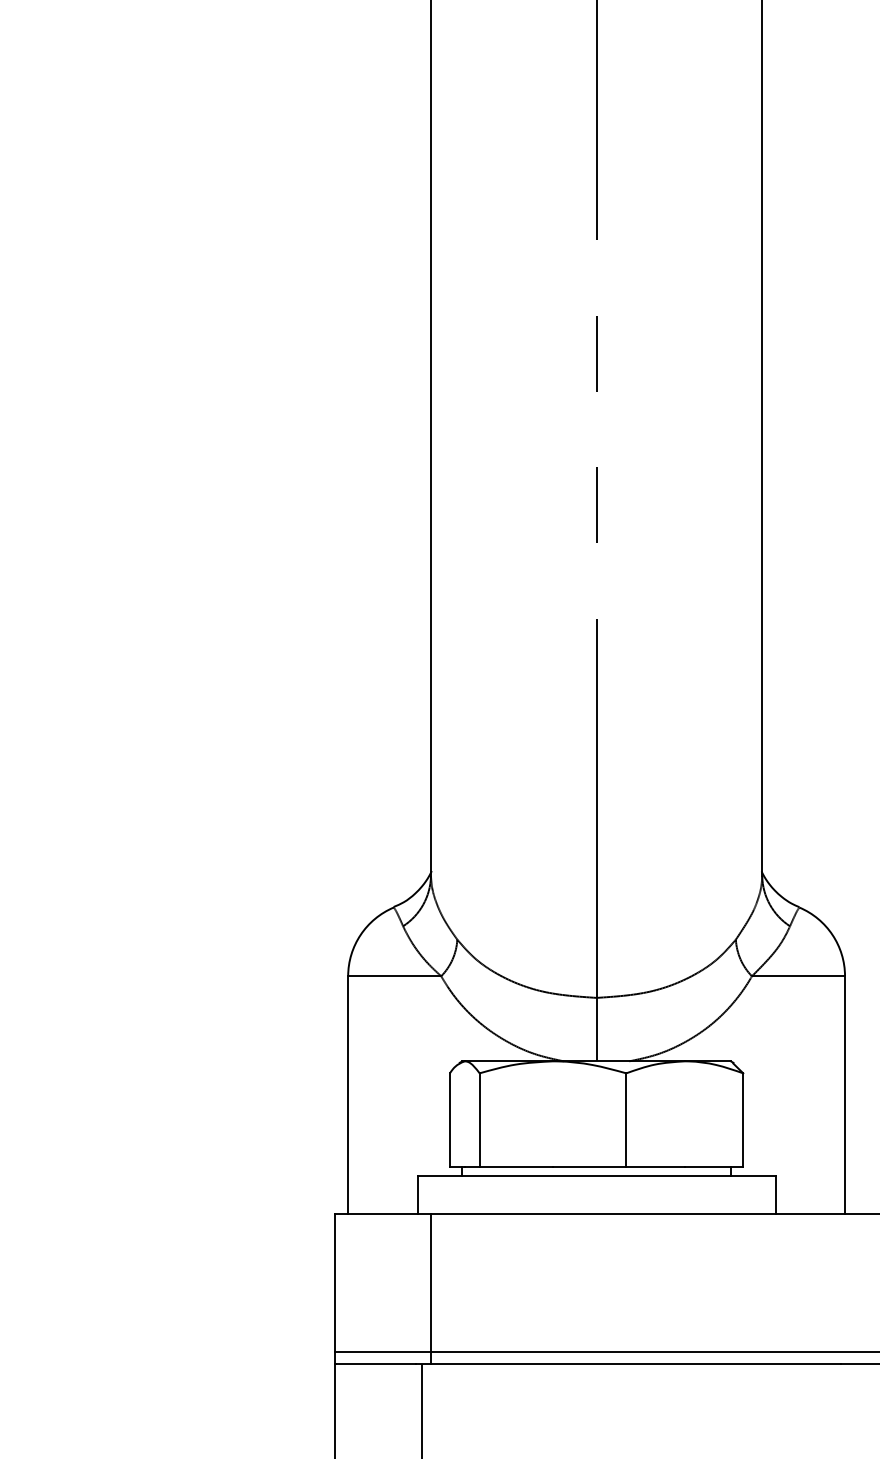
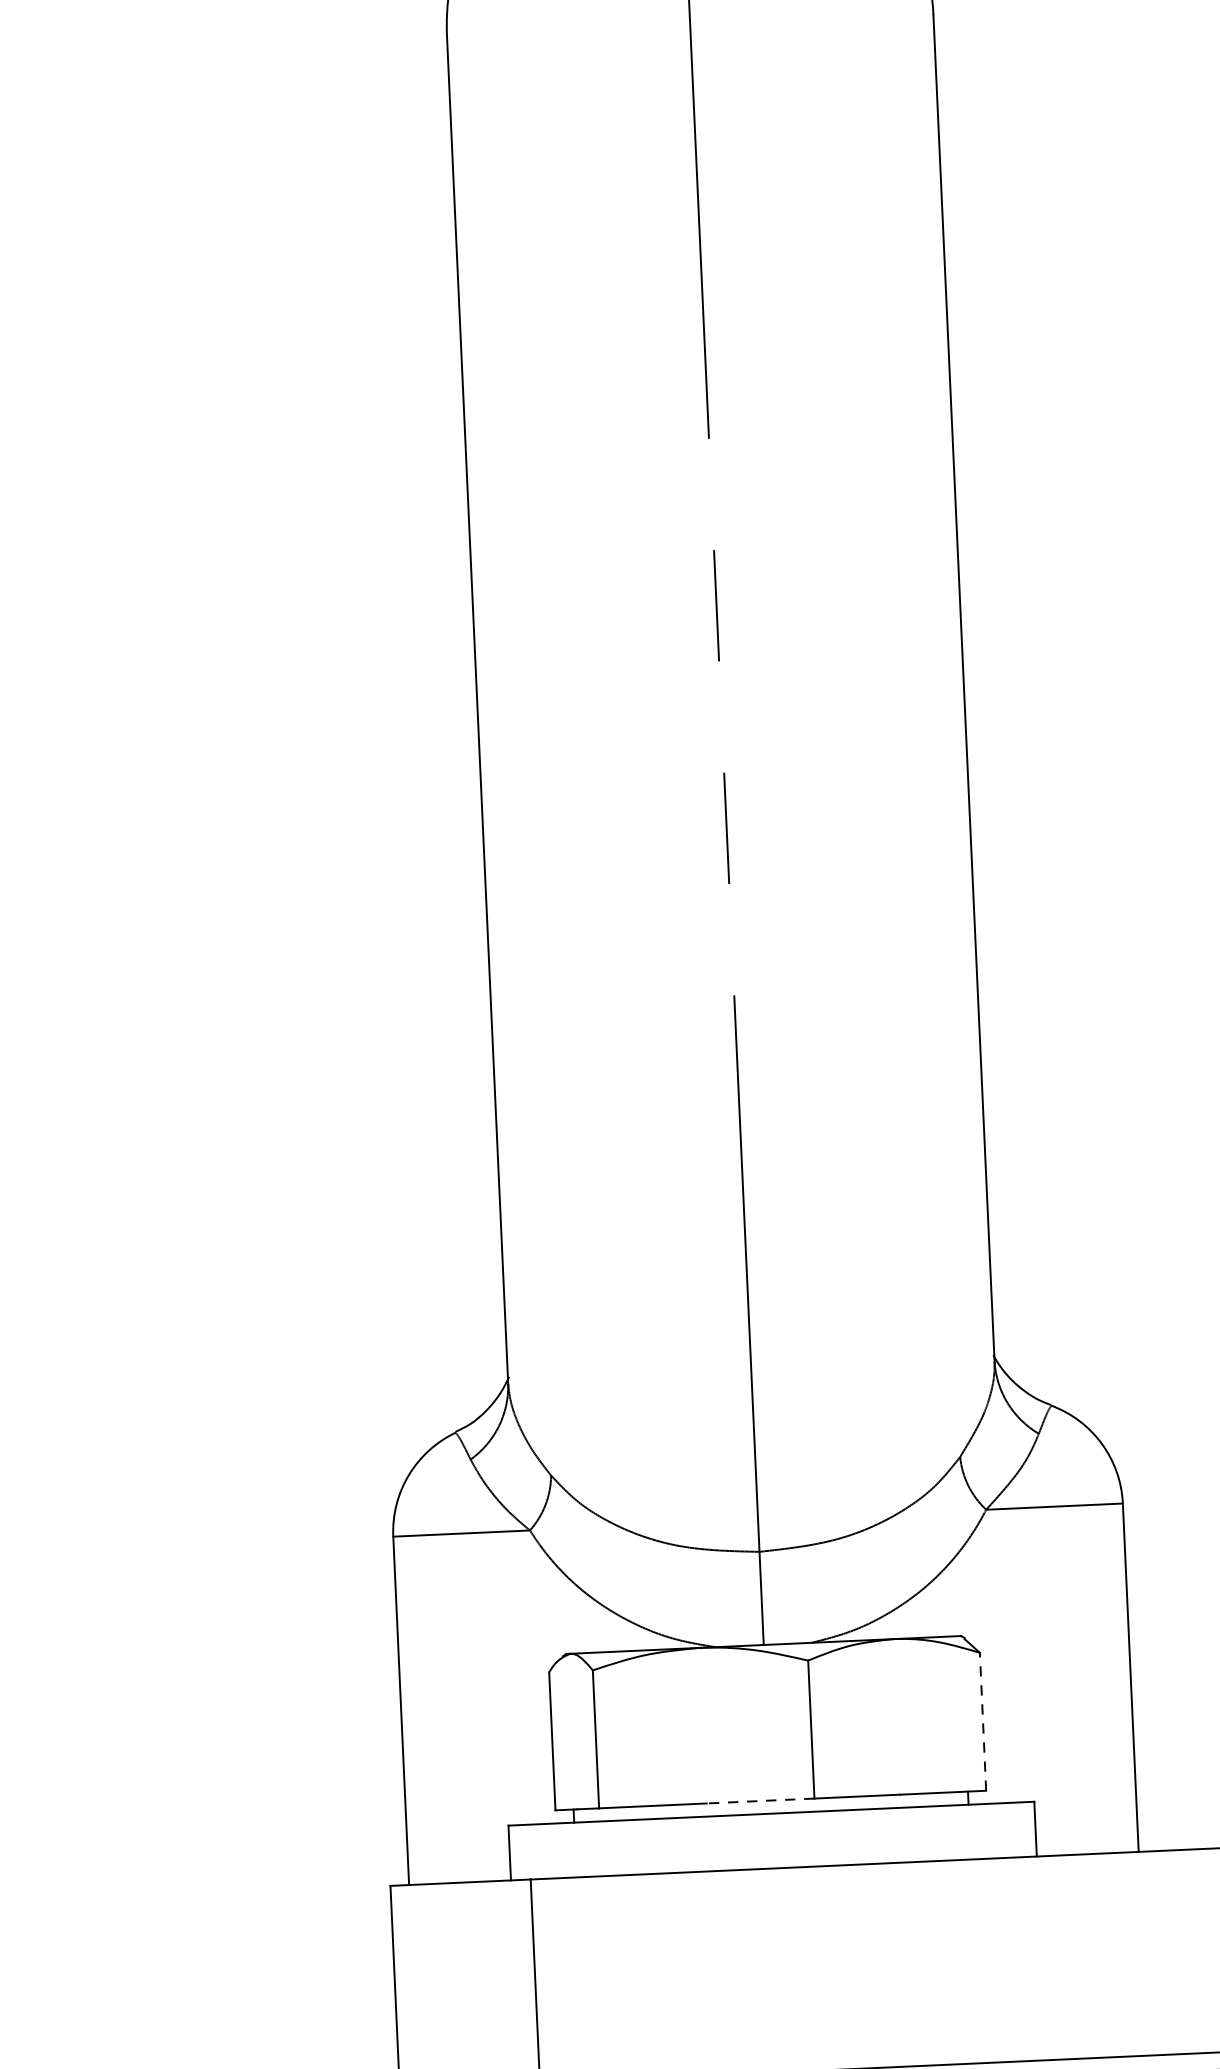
line: (743, 1120) -> (983, 1722), solid -> dashed
line: (589, 1167) -> (760, 1801), solid -> dashed

